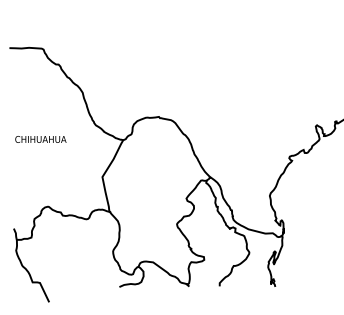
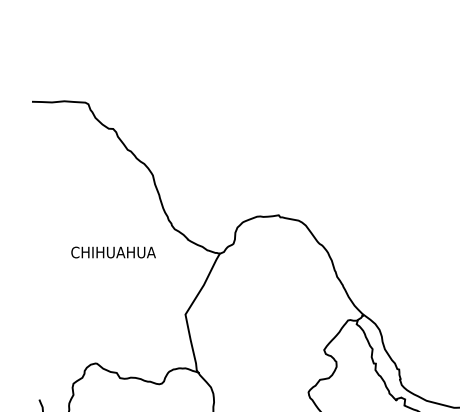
text: (40, 139) -> (112, 252), moved

